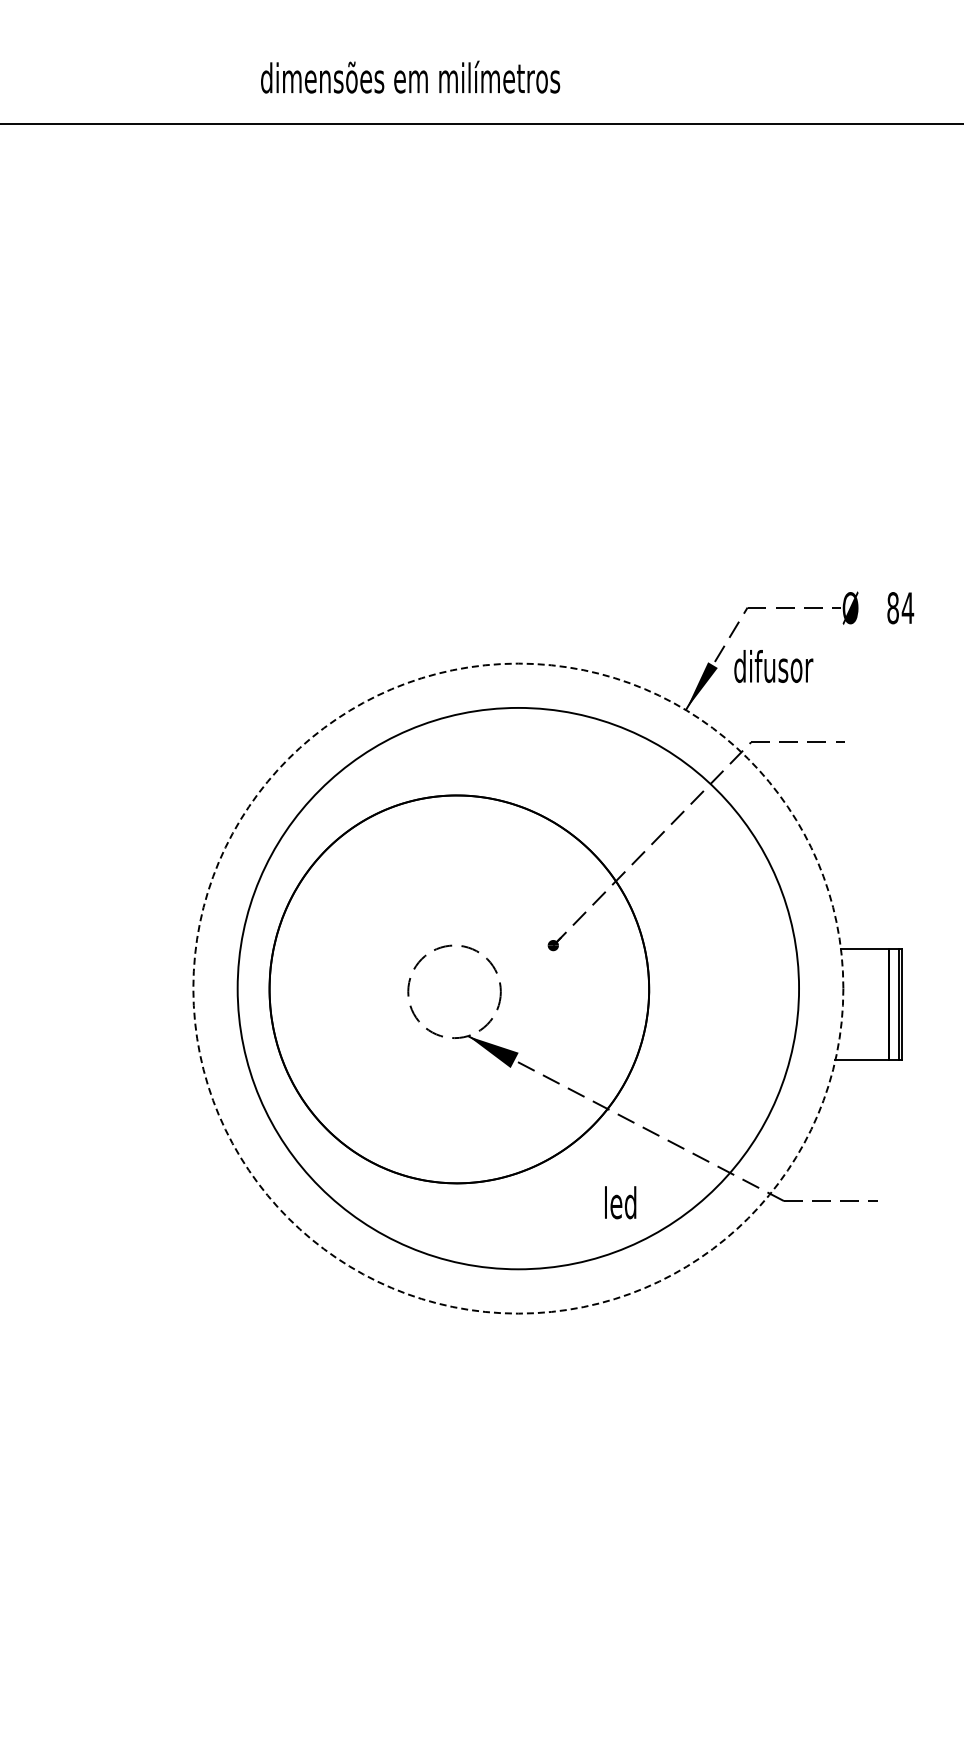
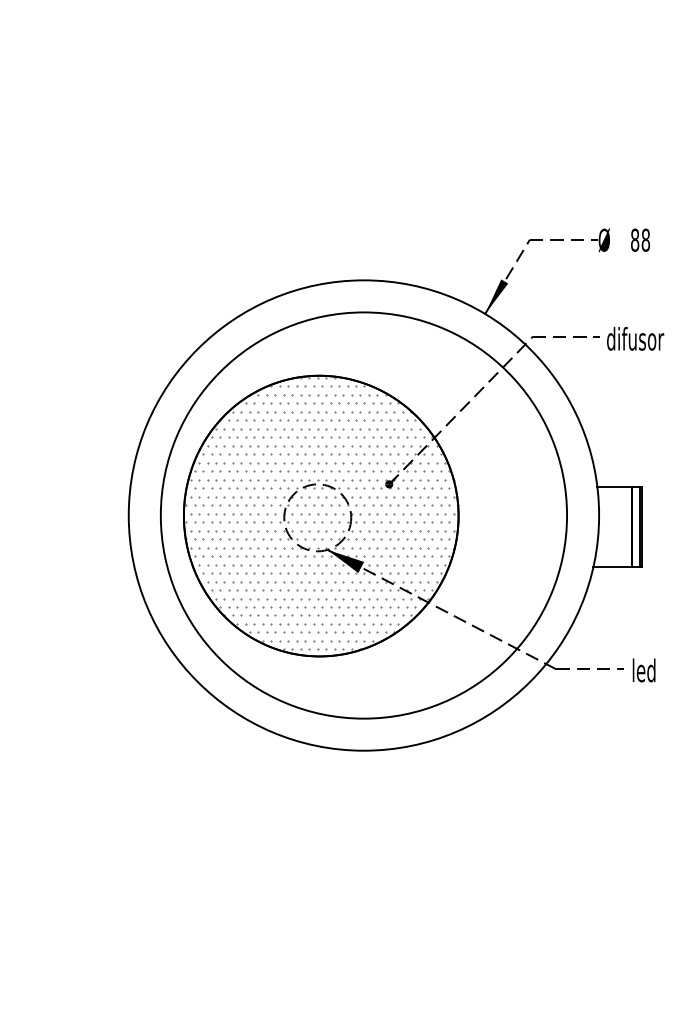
text: (907, 608) -> (645, 240), 84 -> 88
text: (773, 666) -> (635, 338), moved
hatch: (460, 985) -> (322, 513), added
circle: (518, 988) -> (364, 515), dashed -> solid
text: (620, 1202) -> (644, 670), moved

